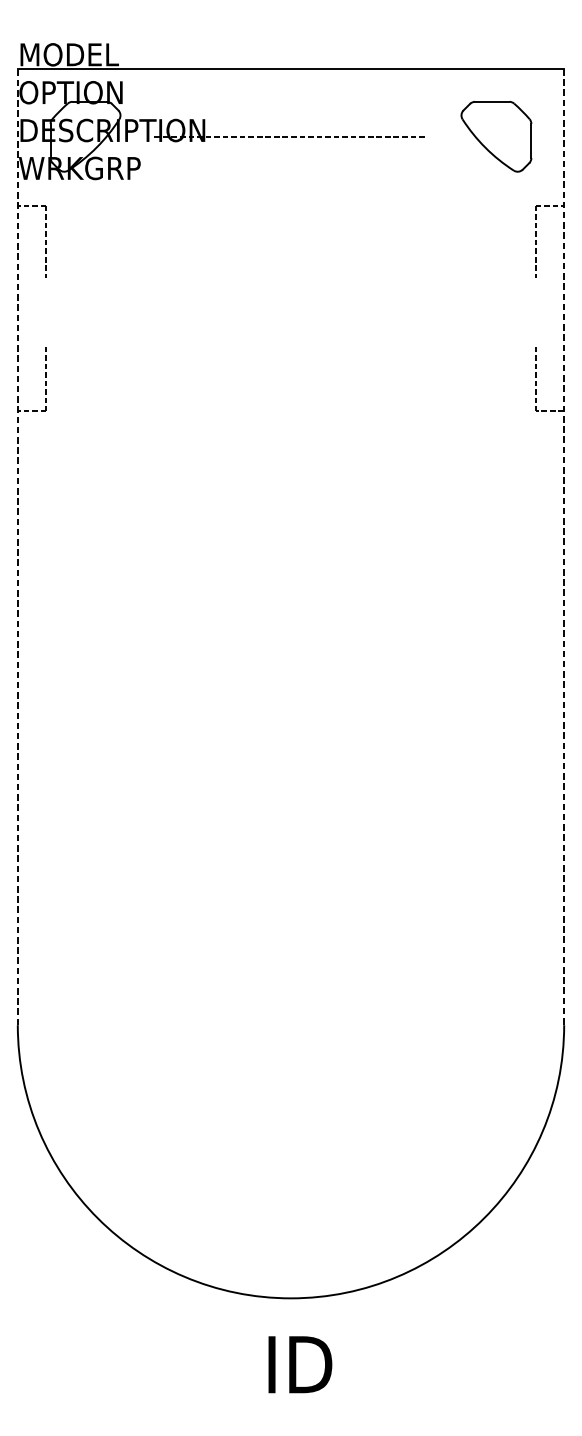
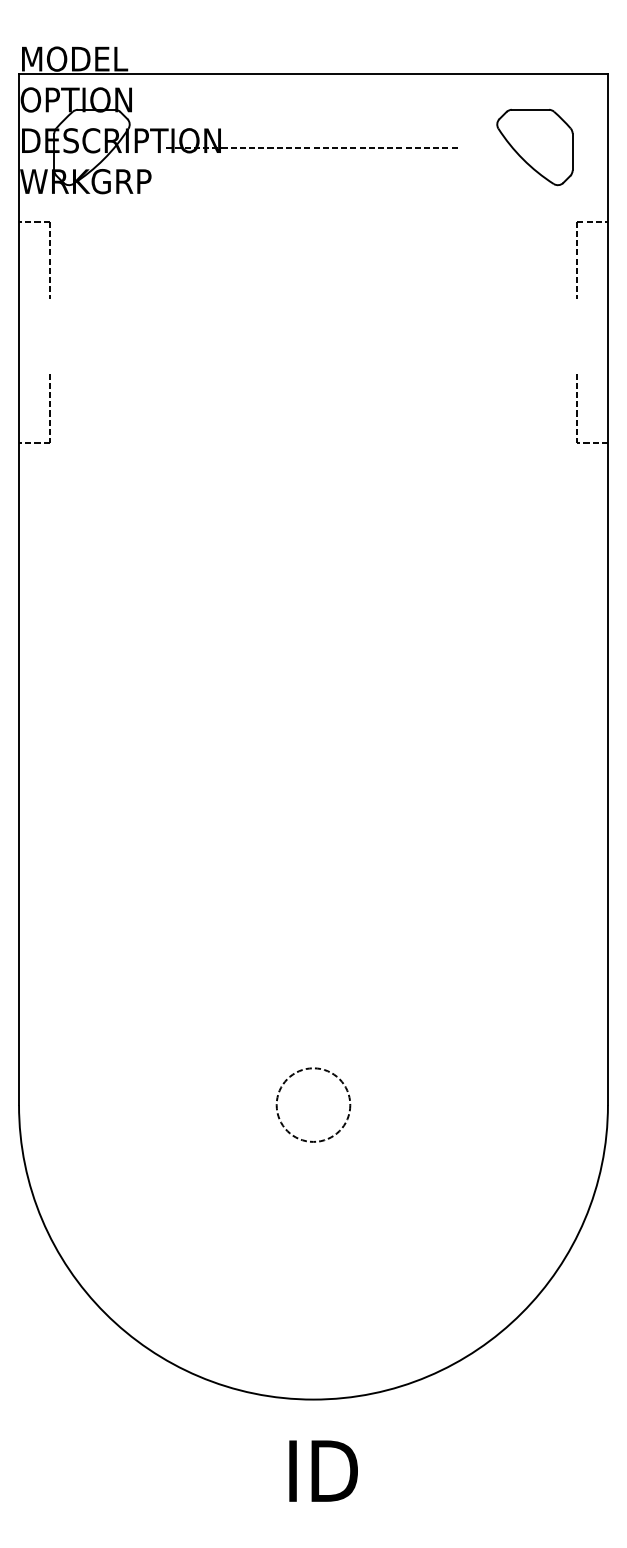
line: (18, 546) -> (19, 589), dashed -> solid
line: (563, 547) -> (607, 590), dashed -> solid
circle: (291, 1024) -> (313, 1104), added

